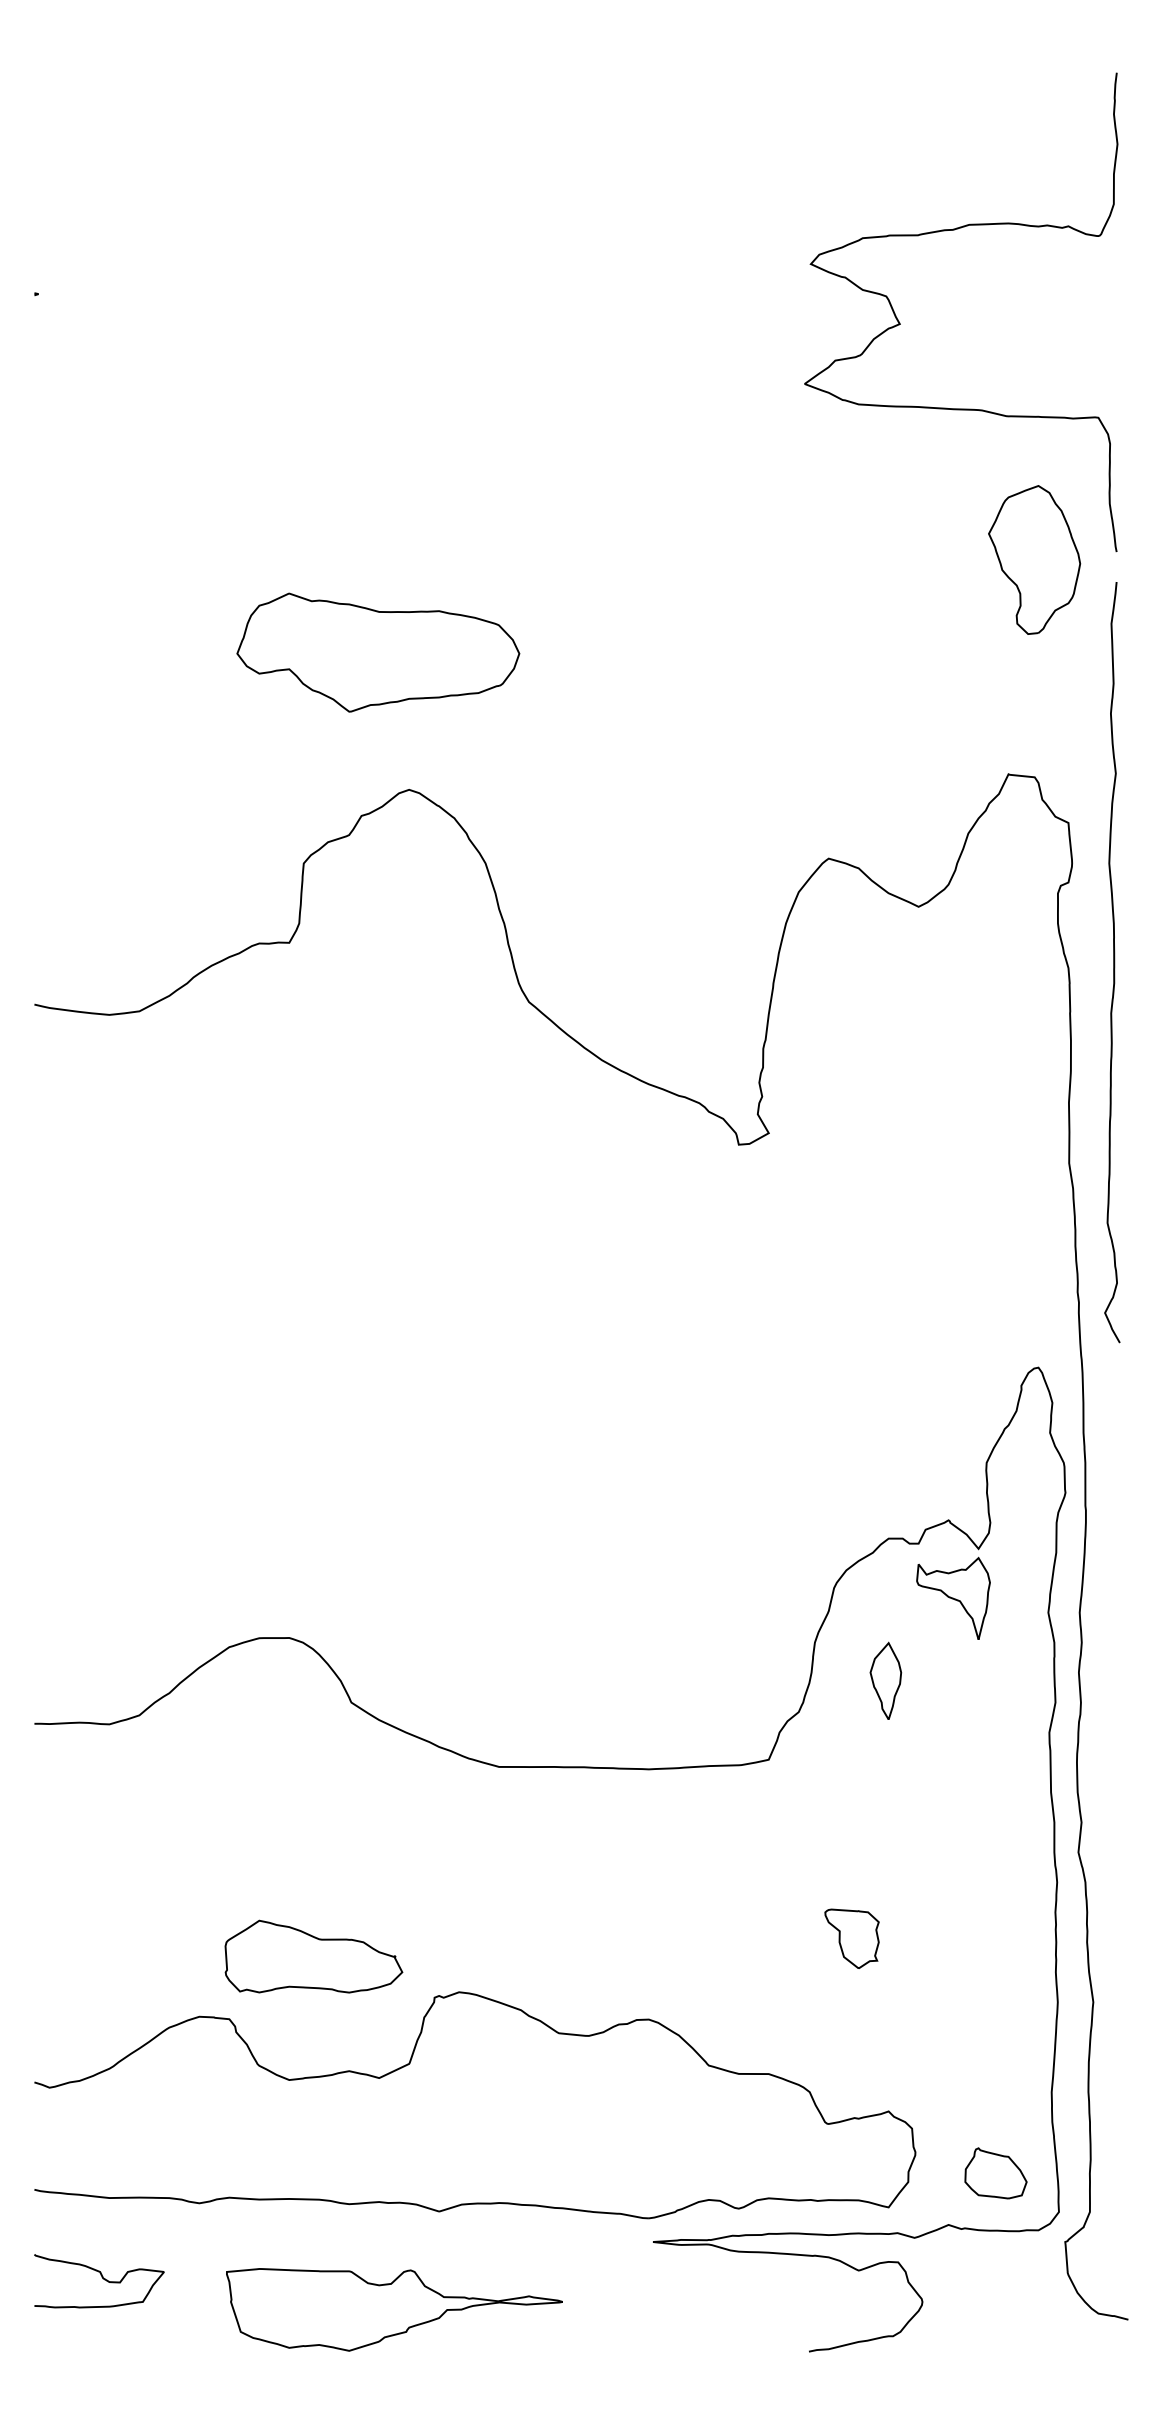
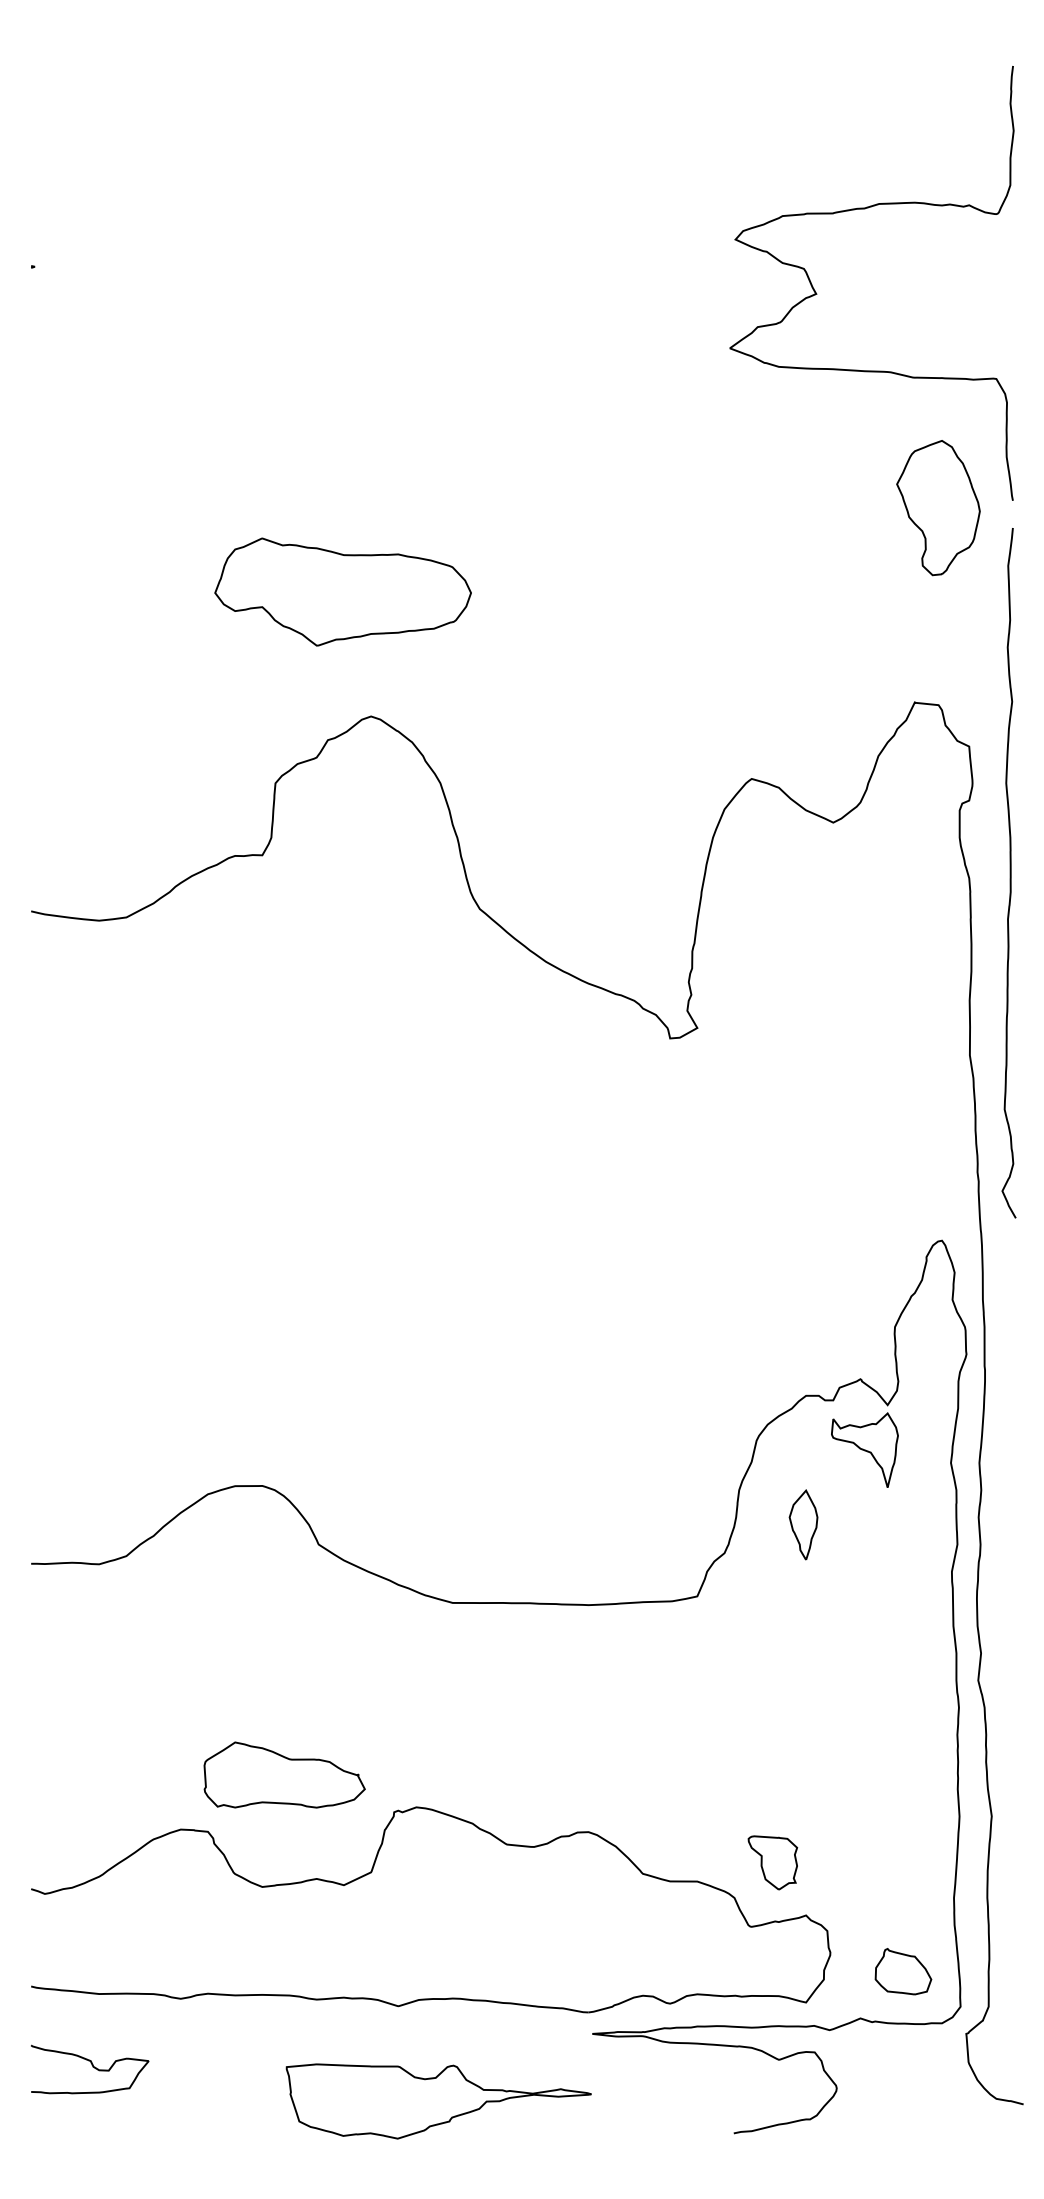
part: (851, 1938) -> (772, 1862), moved
part: (394, 2309) -> (438, 2101), moved

